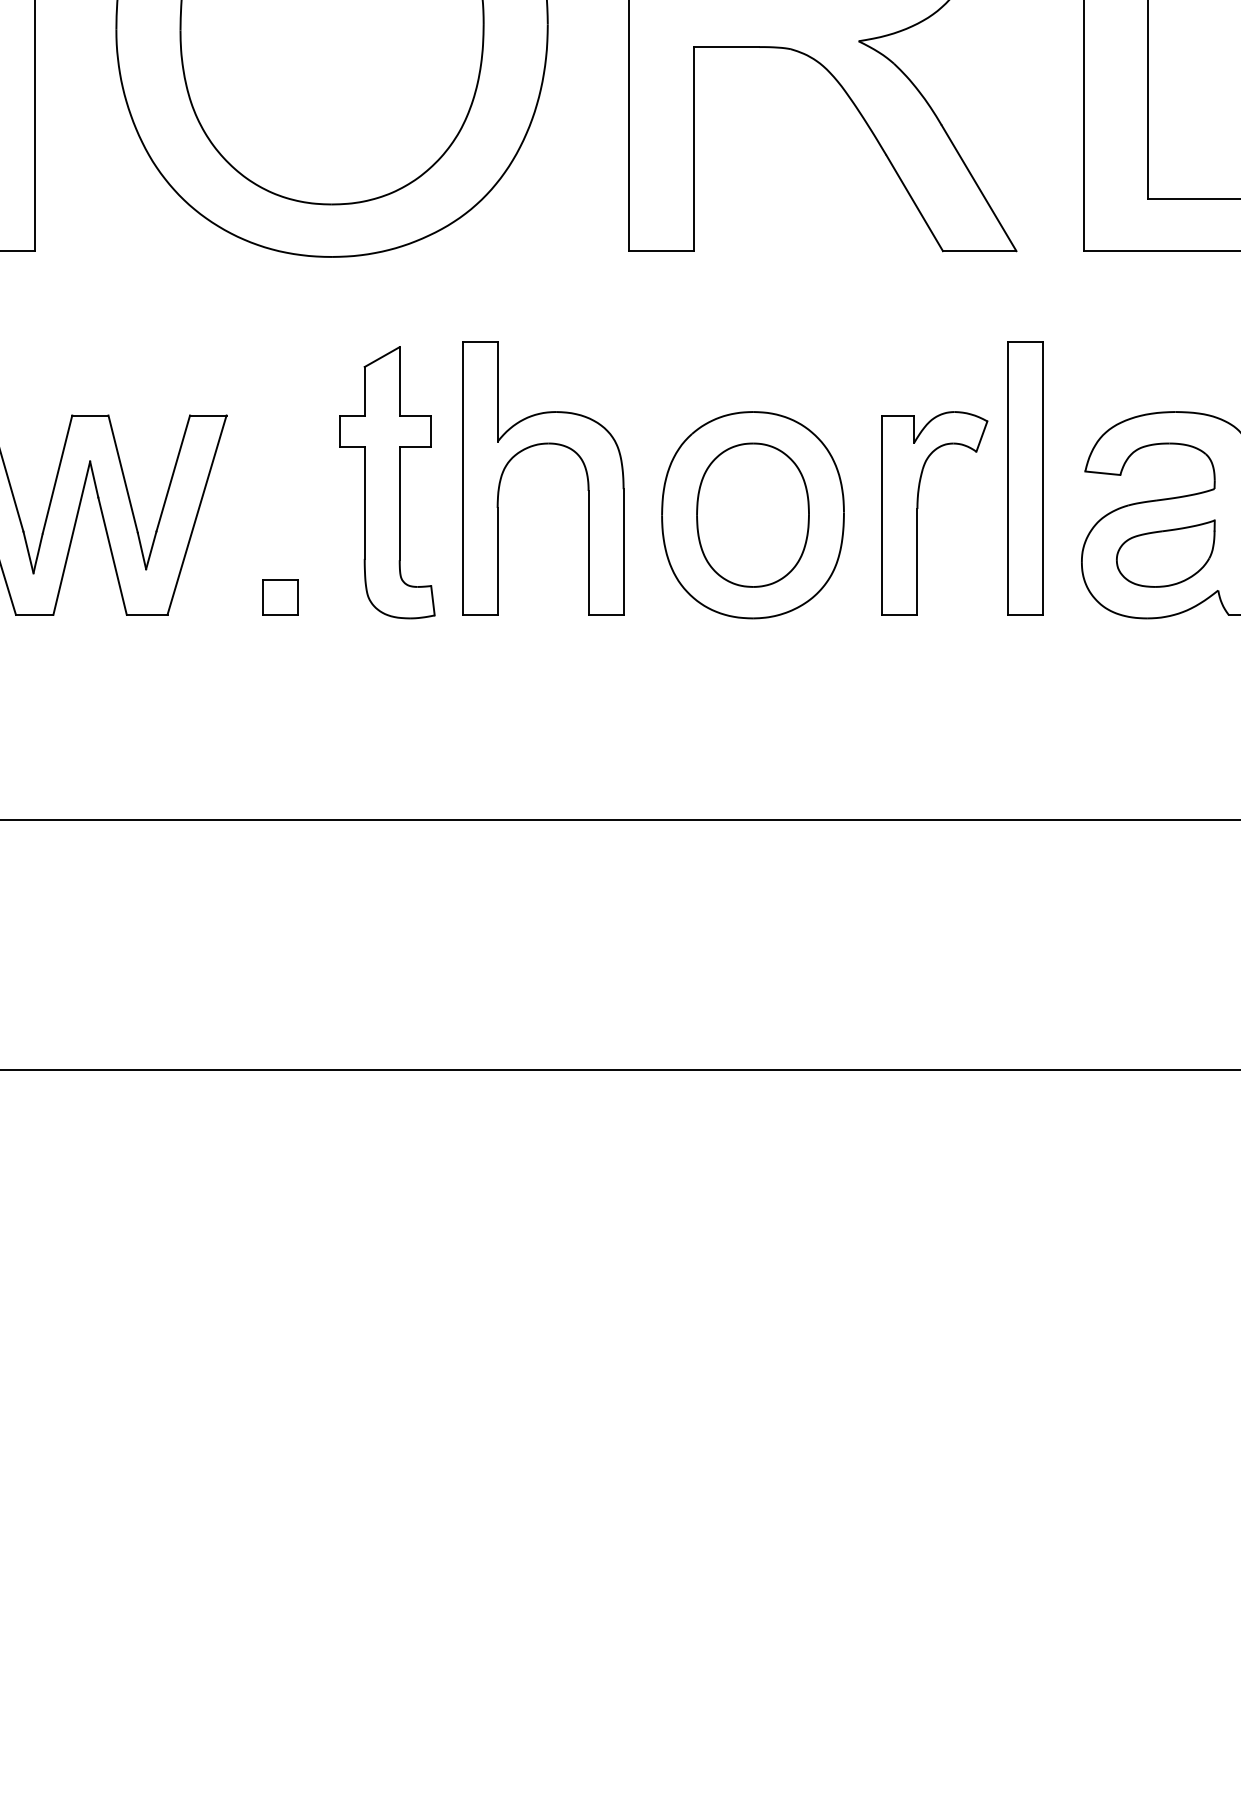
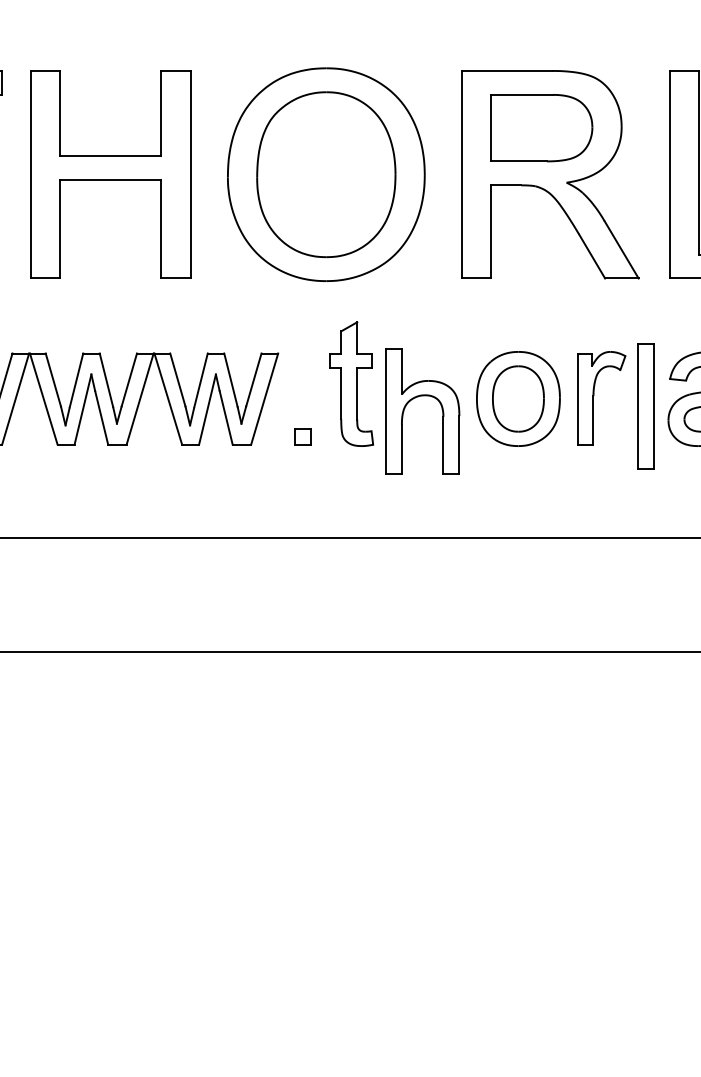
part: (534, 448) -> (418, 397), moved
part: (1024, 479) -> (645, 406), moved

